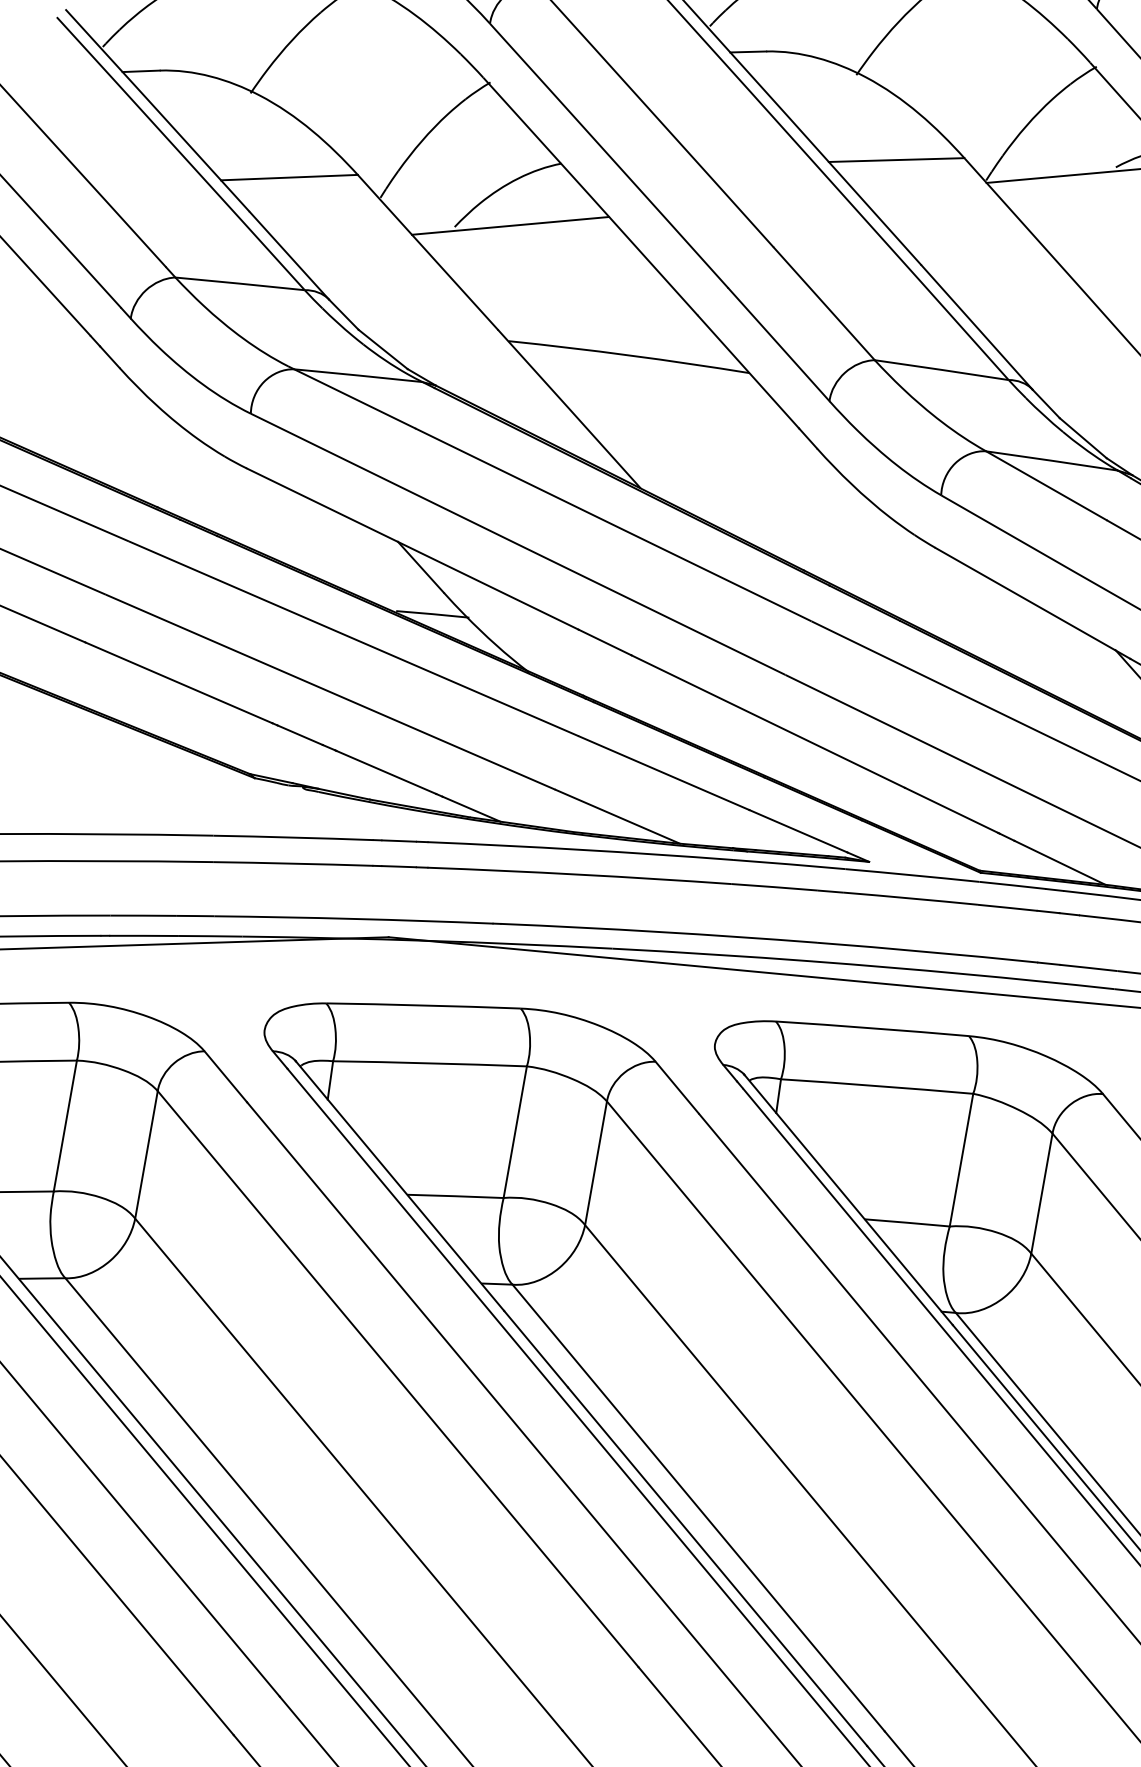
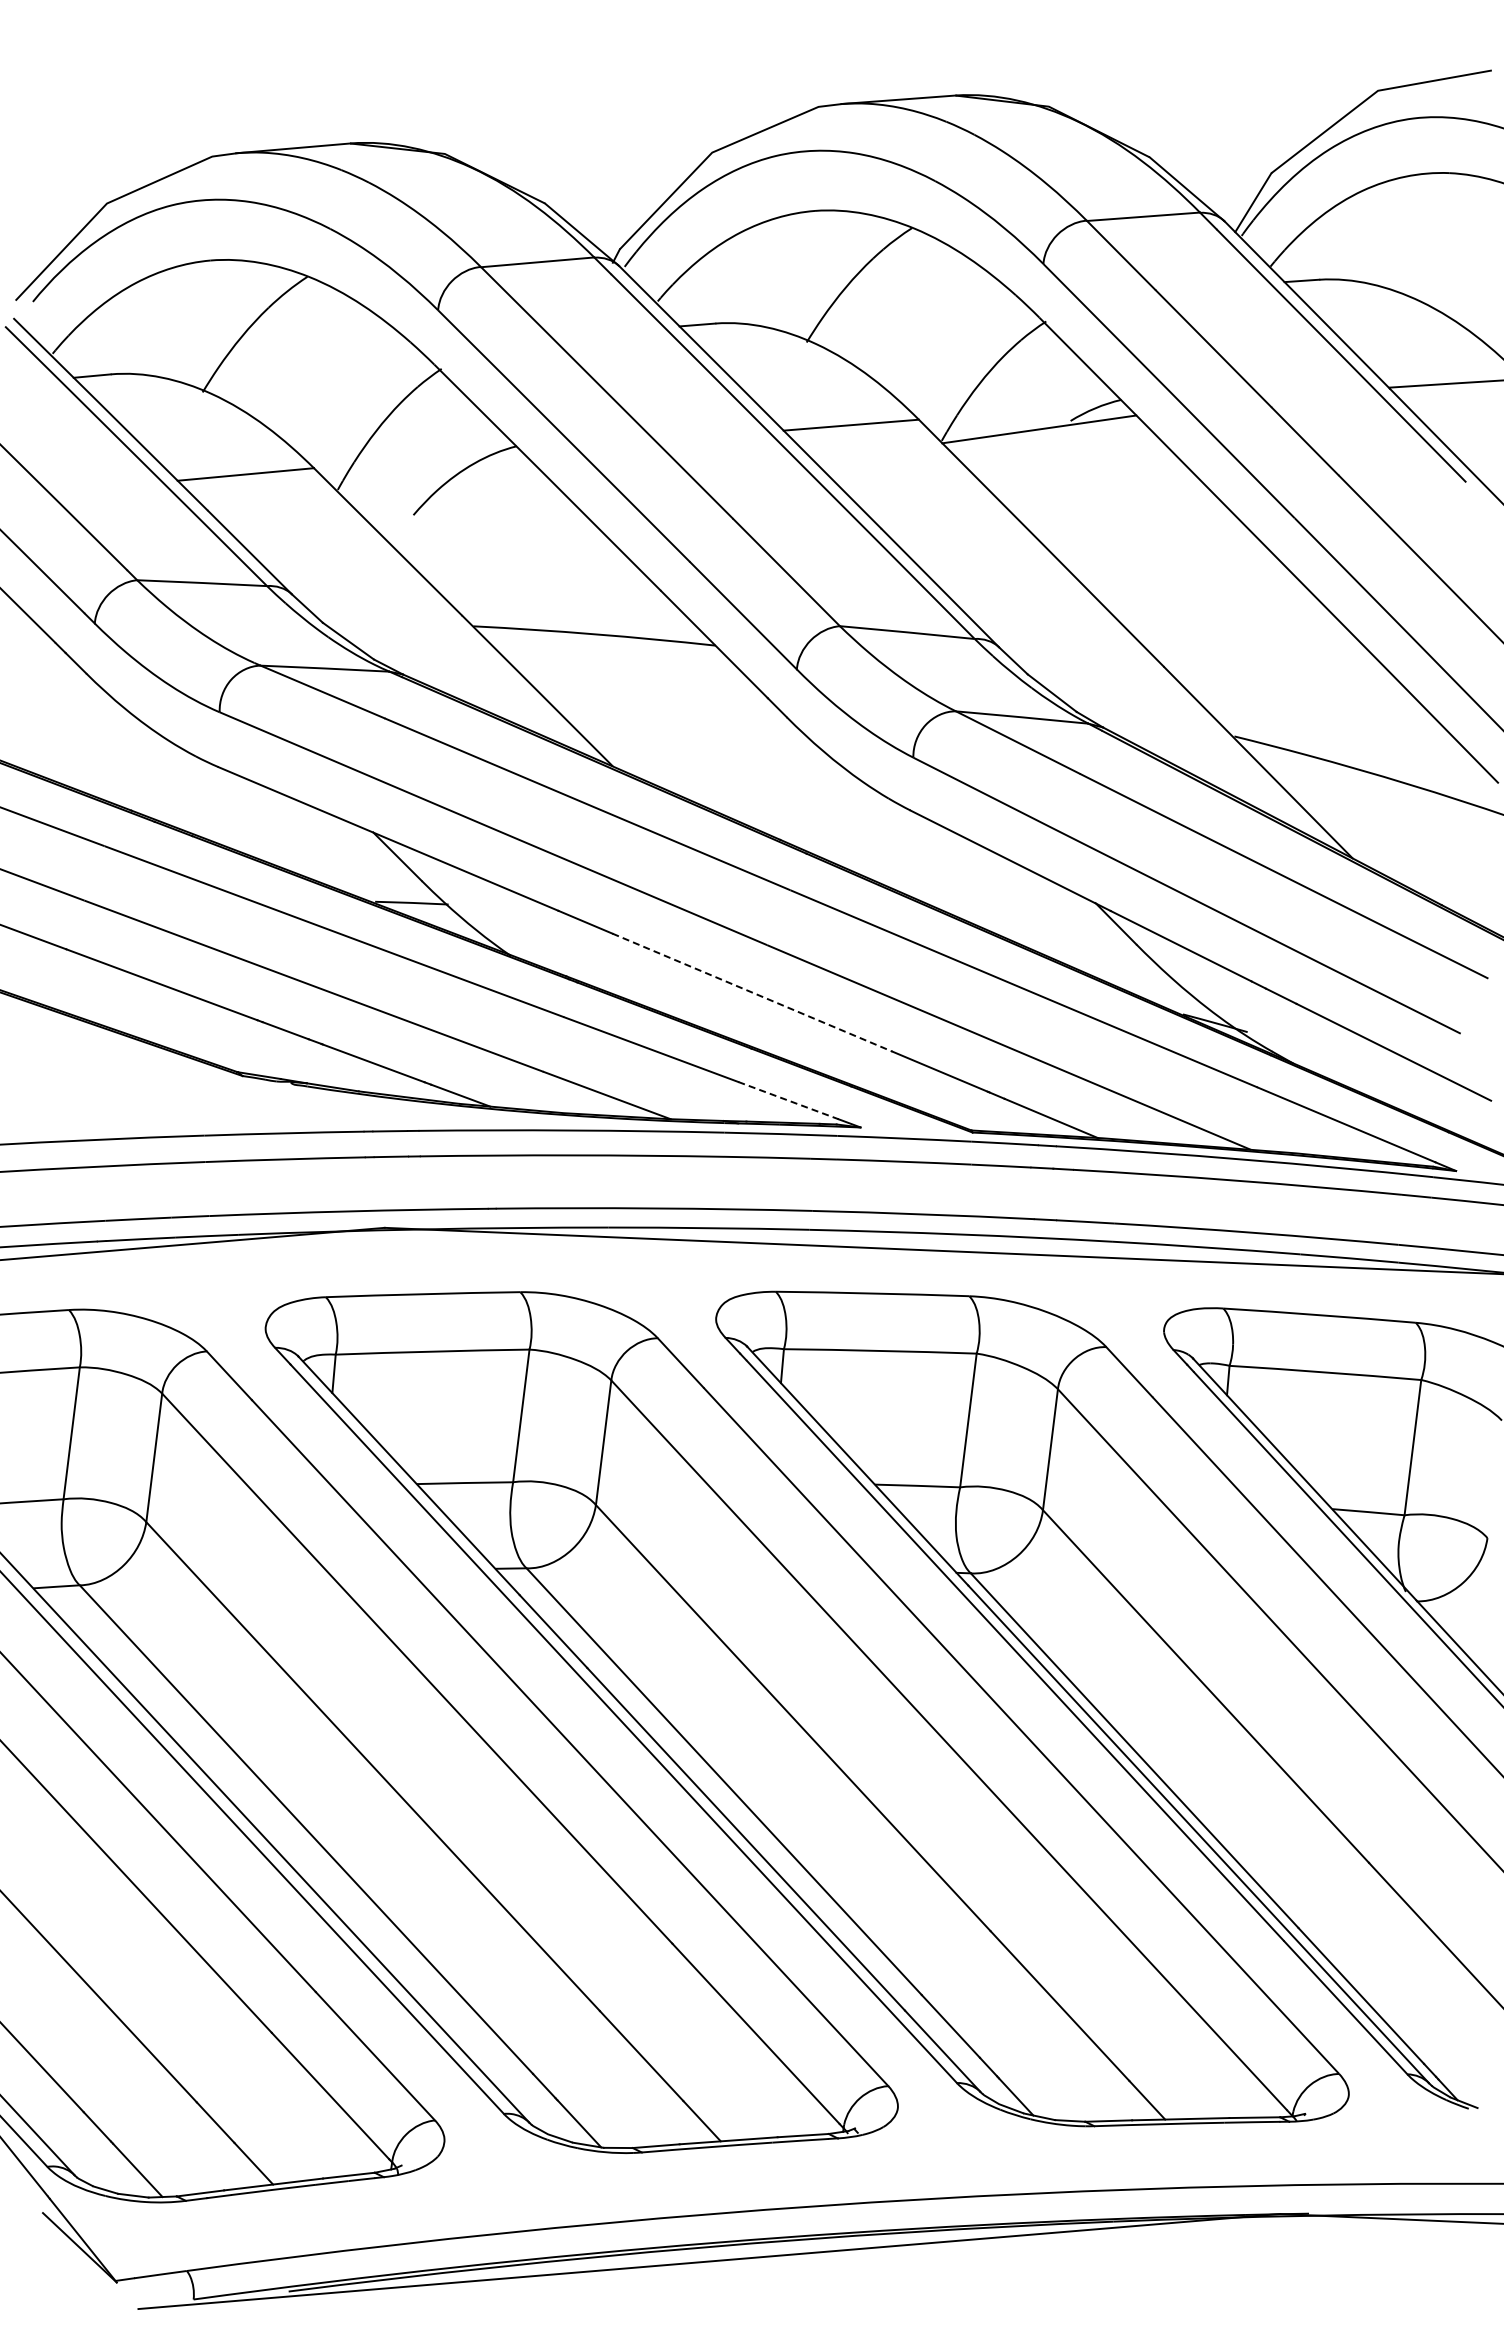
line: (510, 226) -> (469, 511), removed
line: (768, 721) -> (752, 992), solid -> dashed
line: (798, 831) -> (788, 1100), solid -> dashed

